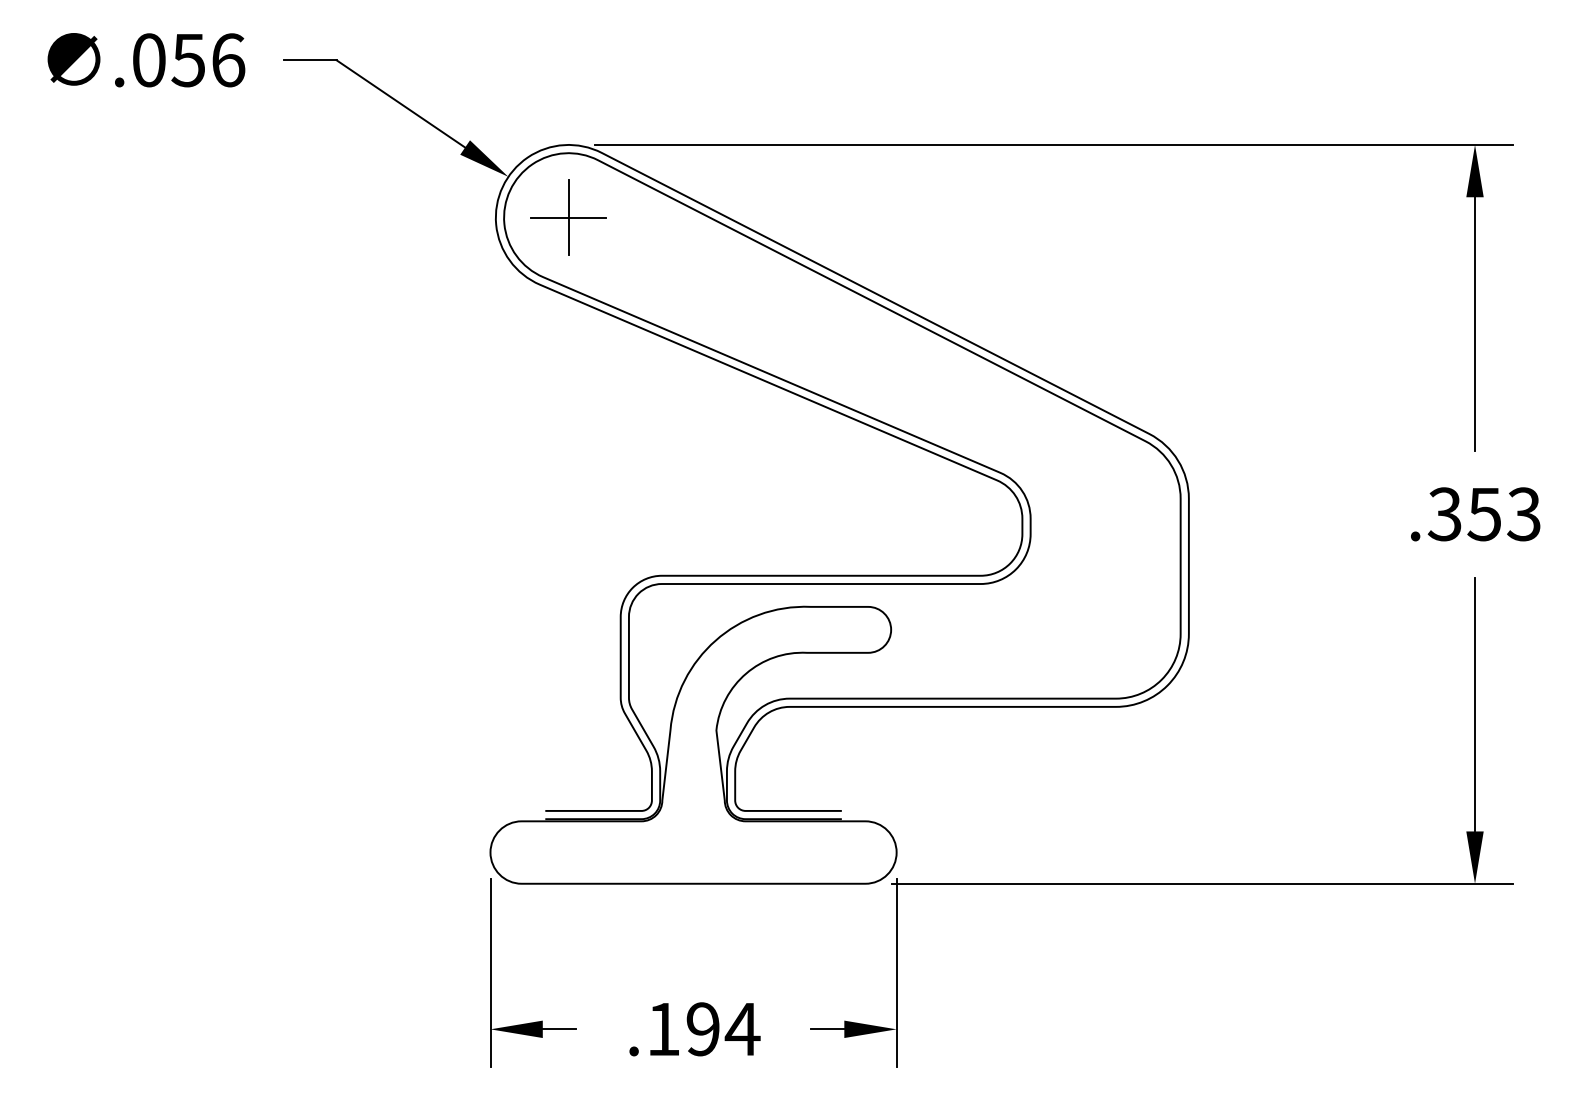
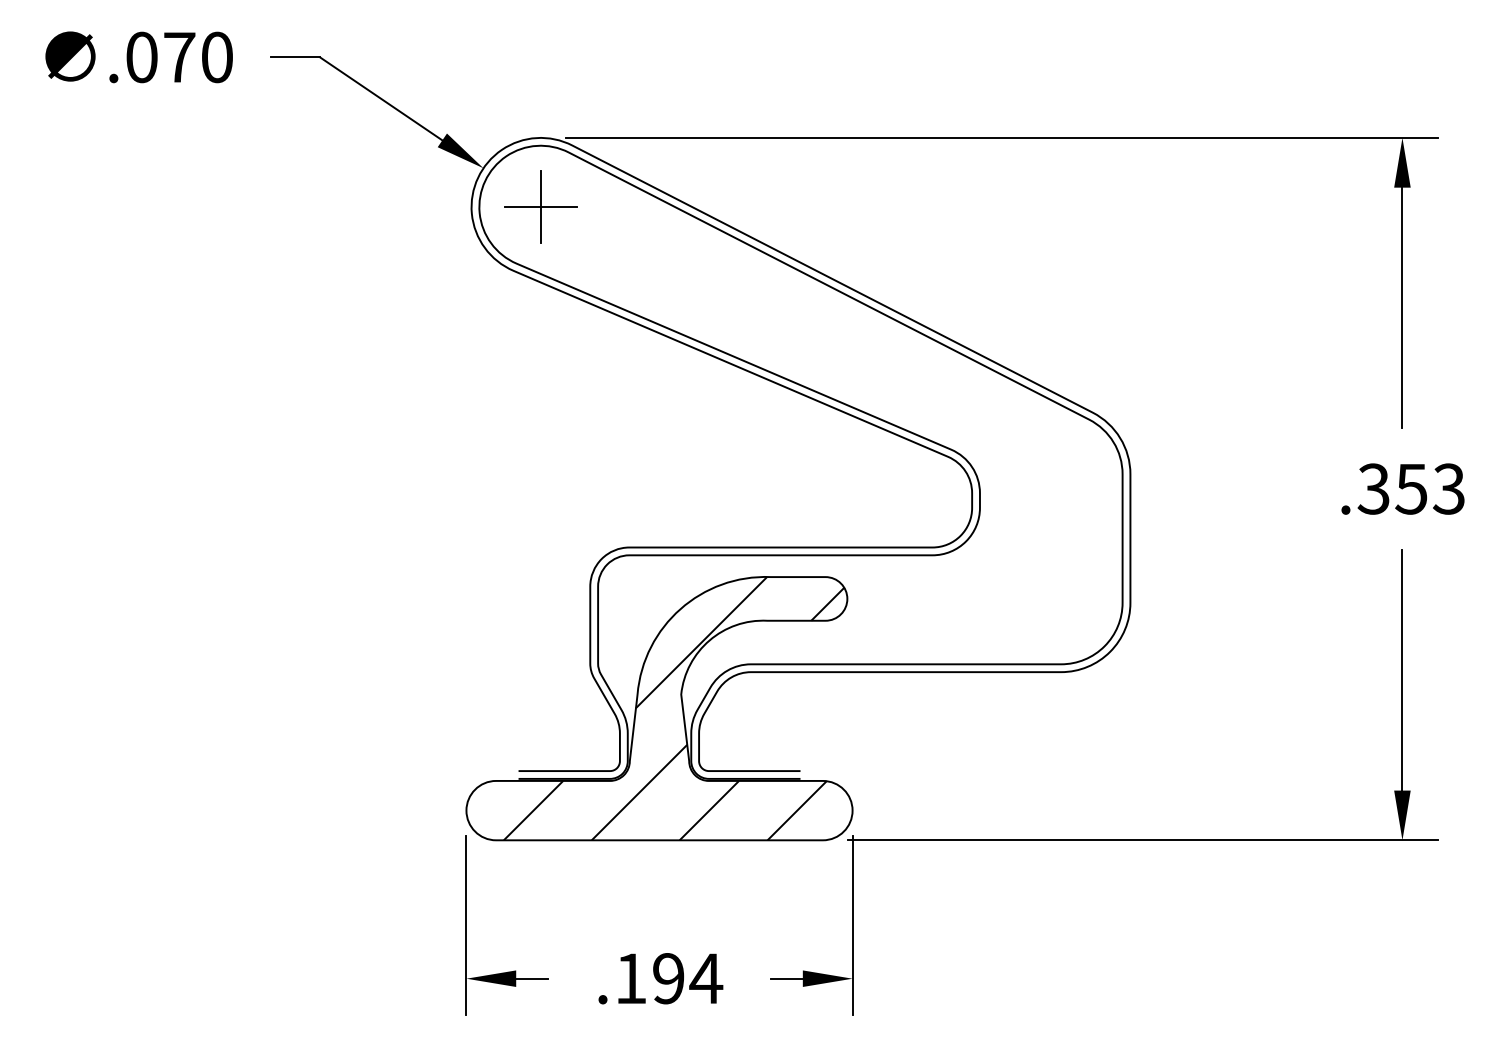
text: (208, 60) -> (198, 57), .056 -> .070
hatch: (708, 744) -> (673, 707), added

